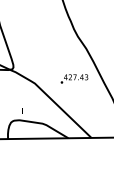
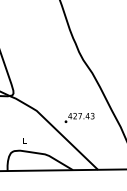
text: (74, 78) -> (79, 117), moved

